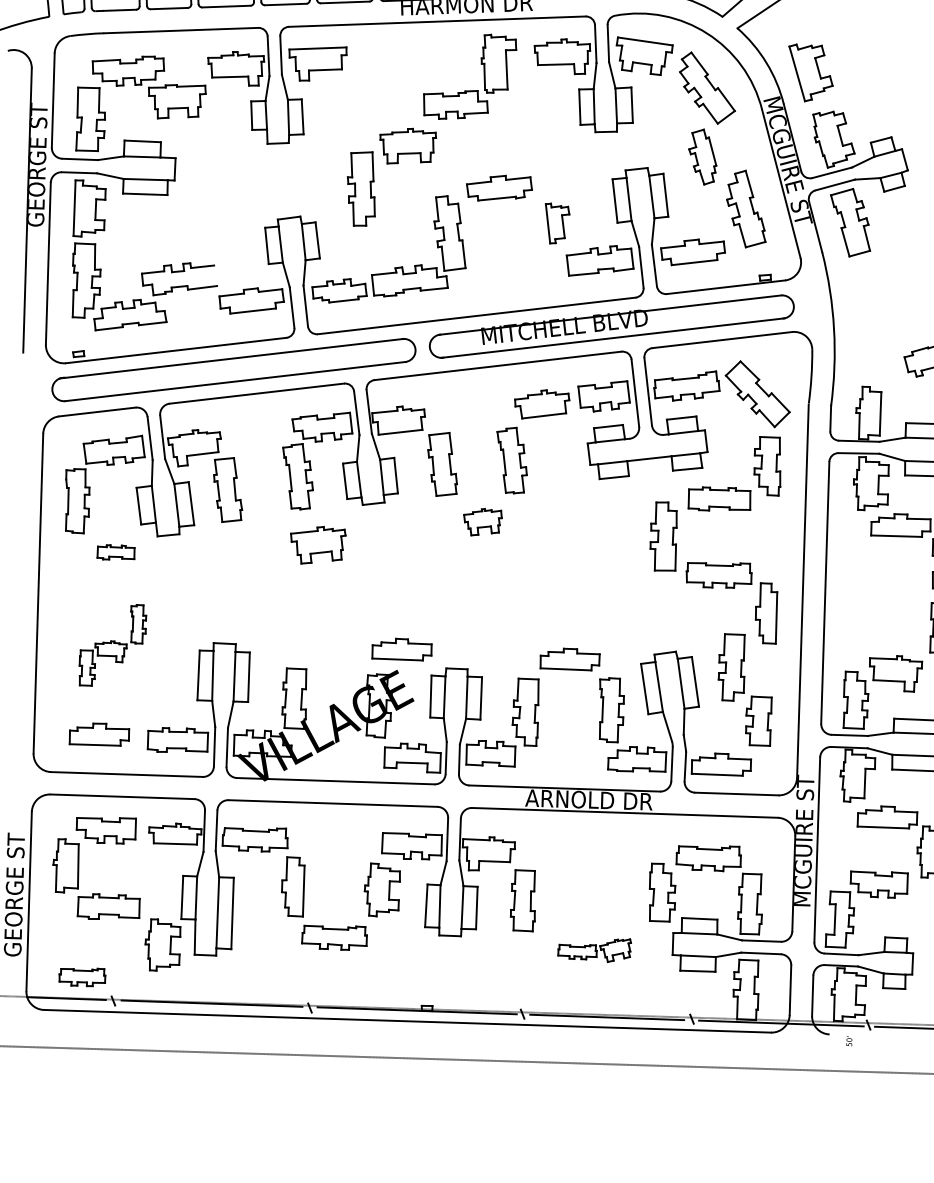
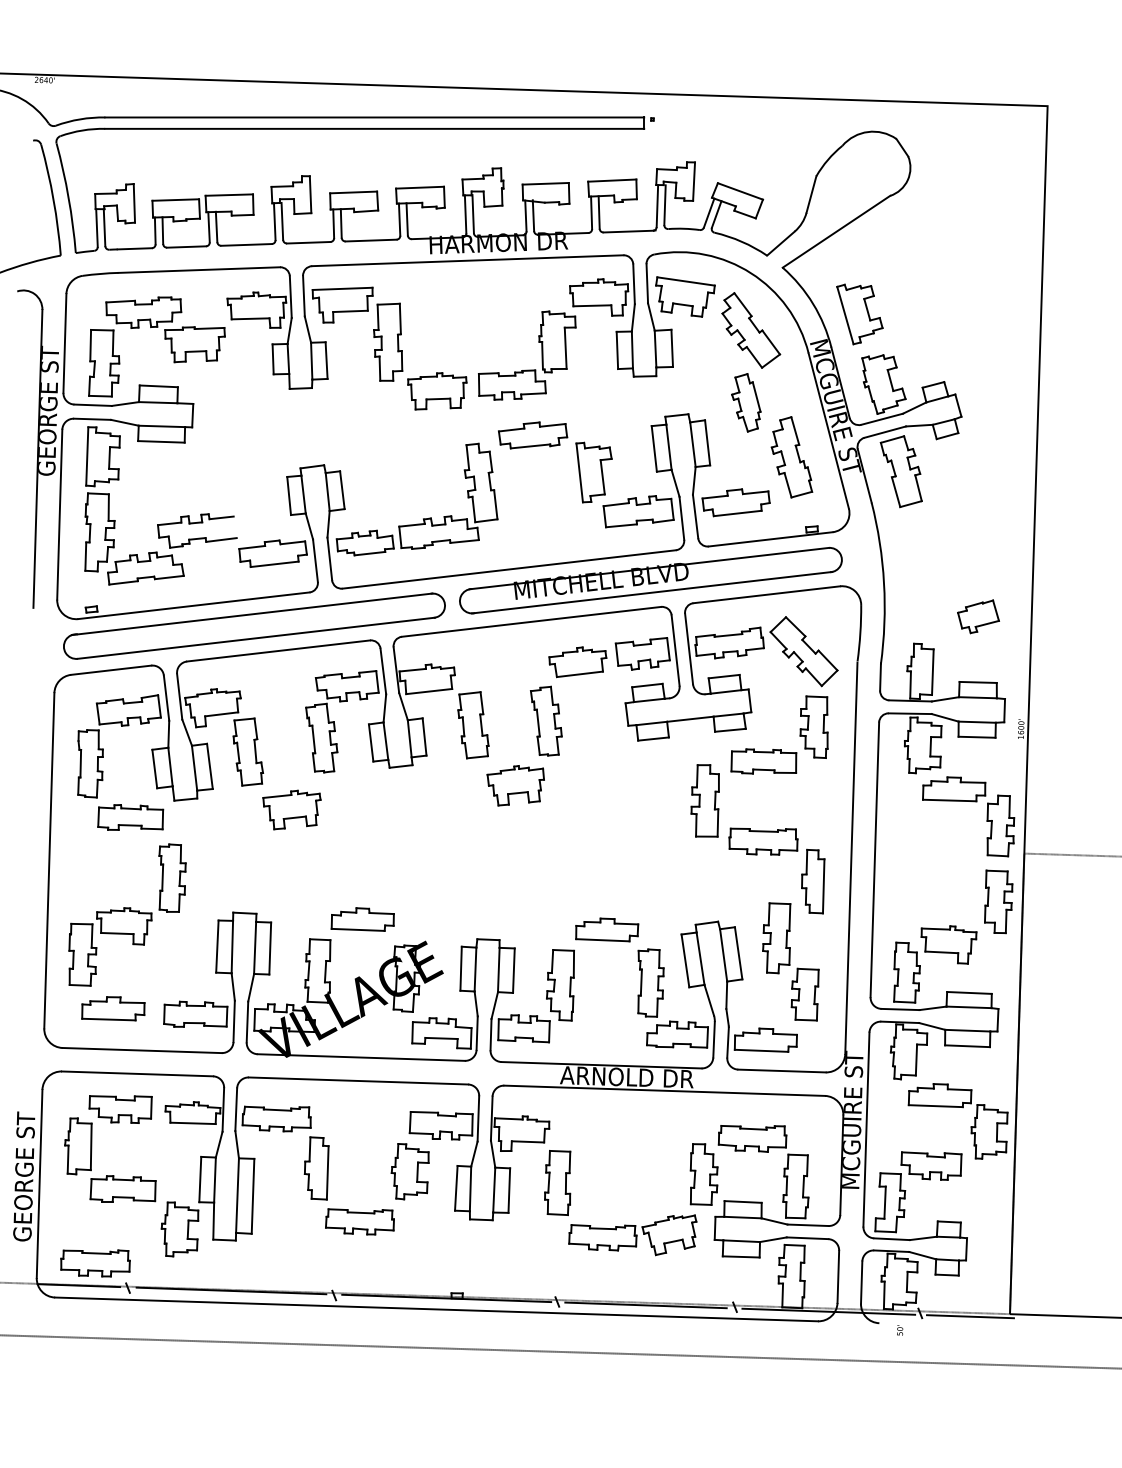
part: (483, 76) -> (541, 355), moved
part: (361, 188) -> (388, 341), moved
part: (557, 223) -> (593, 472), size x1.43
part: (482, 521) -> (515, 785), size x1.43
part: (317, 544) -> (291, 809), moved
part: (115, 552) -> (130, 817), size x1.67
part: (112, 644) -> (127, 914), size x1.67
part: (401, 649) -> (362, 919), moved
part: (594, 950) -> (632, 1235), size x1.67
part: (82, 977) -> (95, 1263), size x1.43

